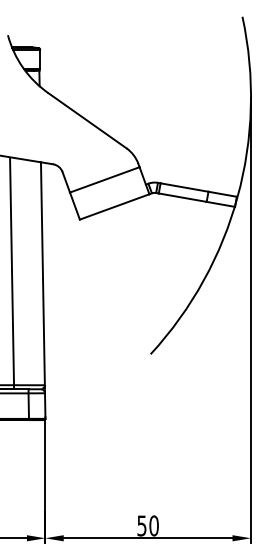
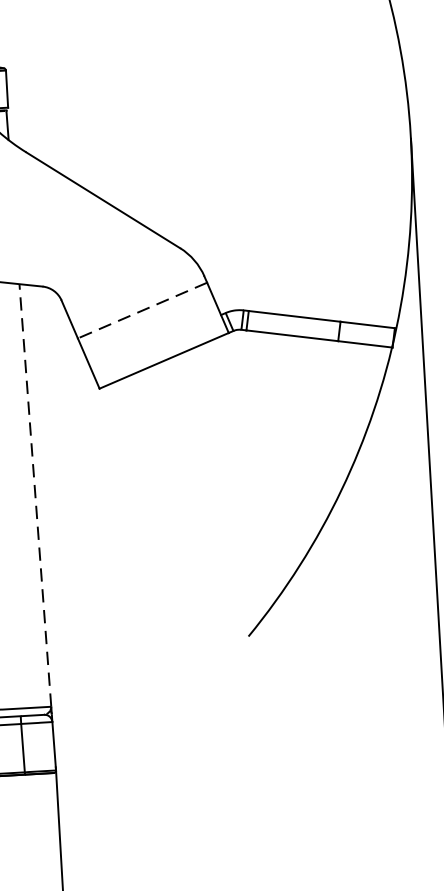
line: (104, 180) -> (142, 311), solid -> dashed
line: (42, 273) -> (34, 495), solid -> dashed

